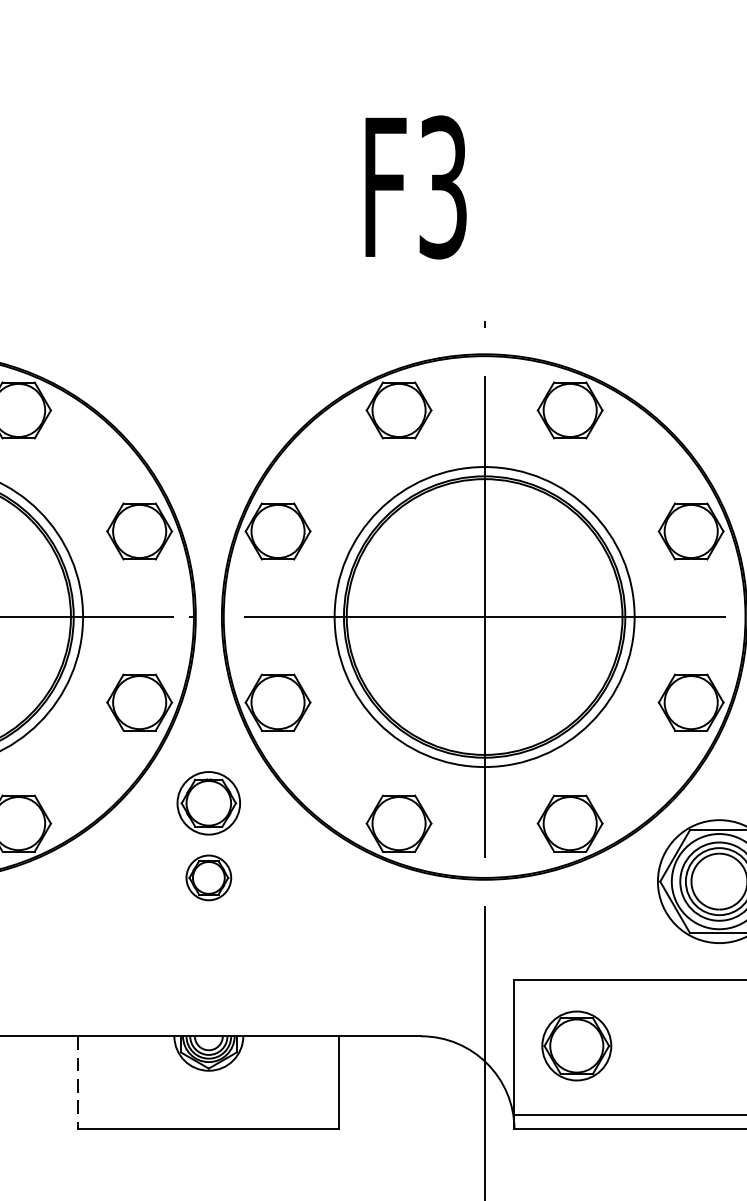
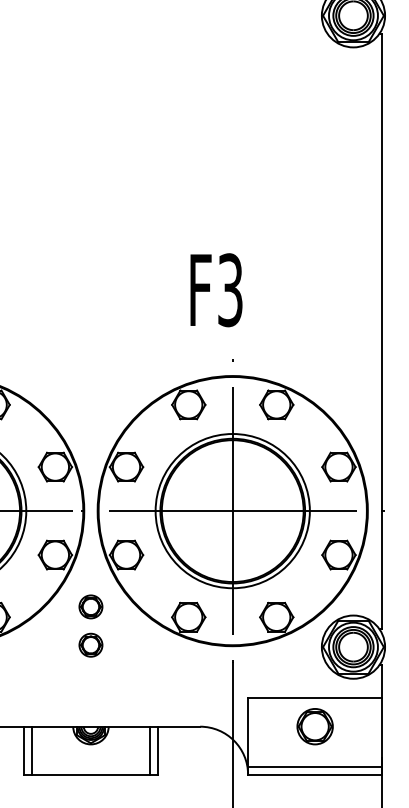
text: (416, 187) -> (216, 290), moved
part: (207, 802) -> (90, 606), size x0.71
part: (575, 1045) -> (314, 726), moved
line: (77, 1082) -> (23, 750), dashed -> solid
line: (93, 1082) -> (31, 750), added
line: (324, 1082) -> (150, 750), added

